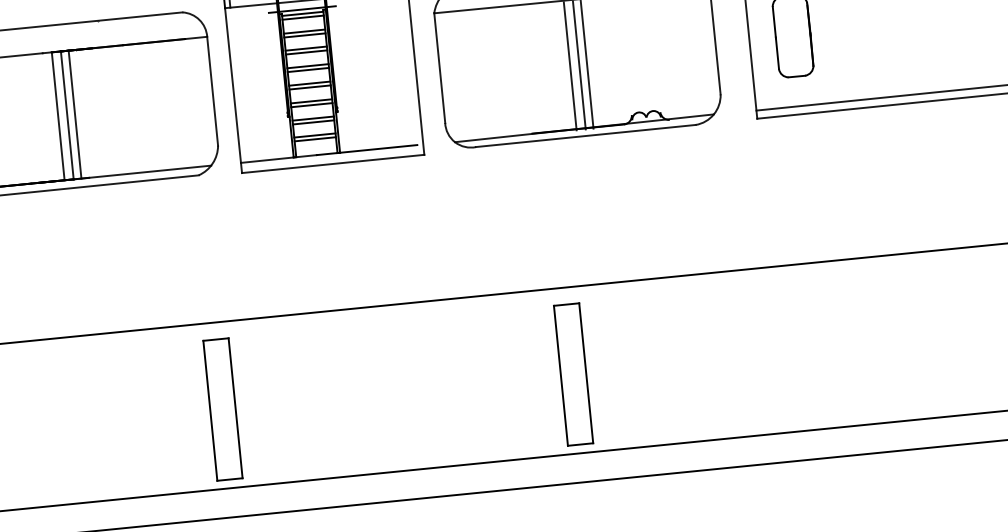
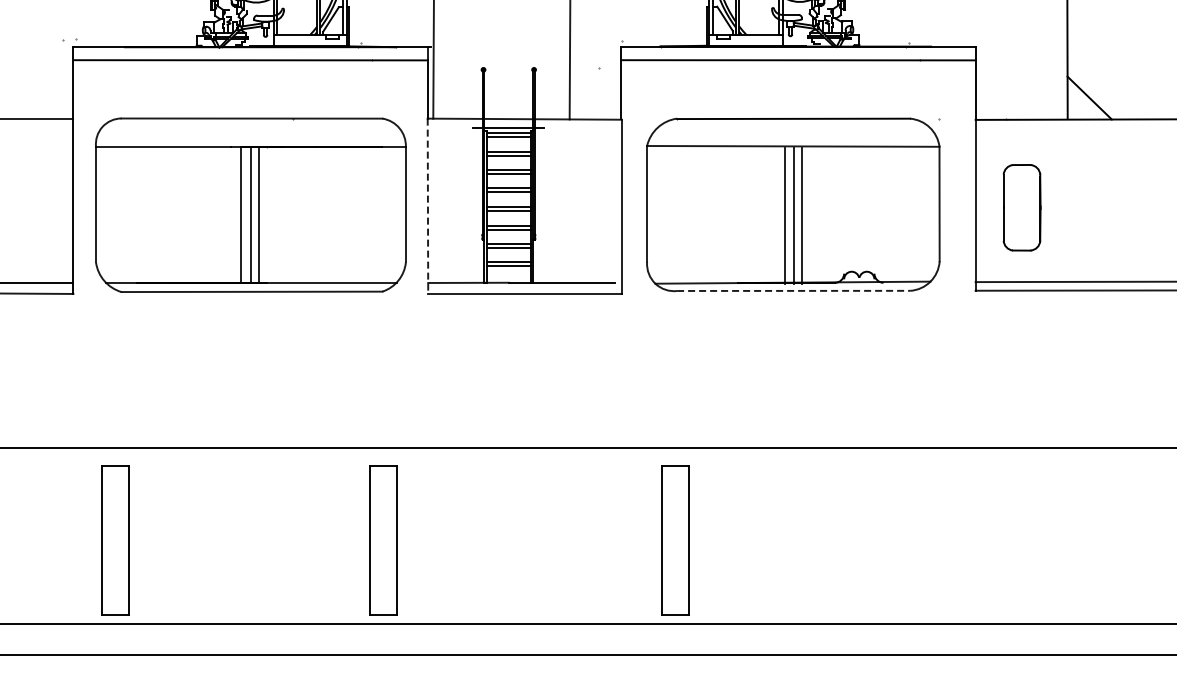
line: (233, 90) -> (427, 206), solid -> dashed
line: (585, 135) -> (793, 290), solid -> dashed
part: (573, 374) -> (675, 540), moved

